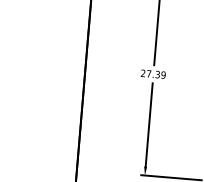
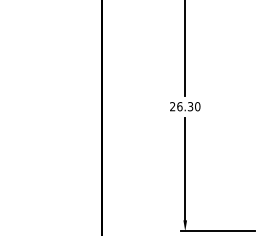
text: (156, 74) -> (188, 106), 27.39 -> 26.30

